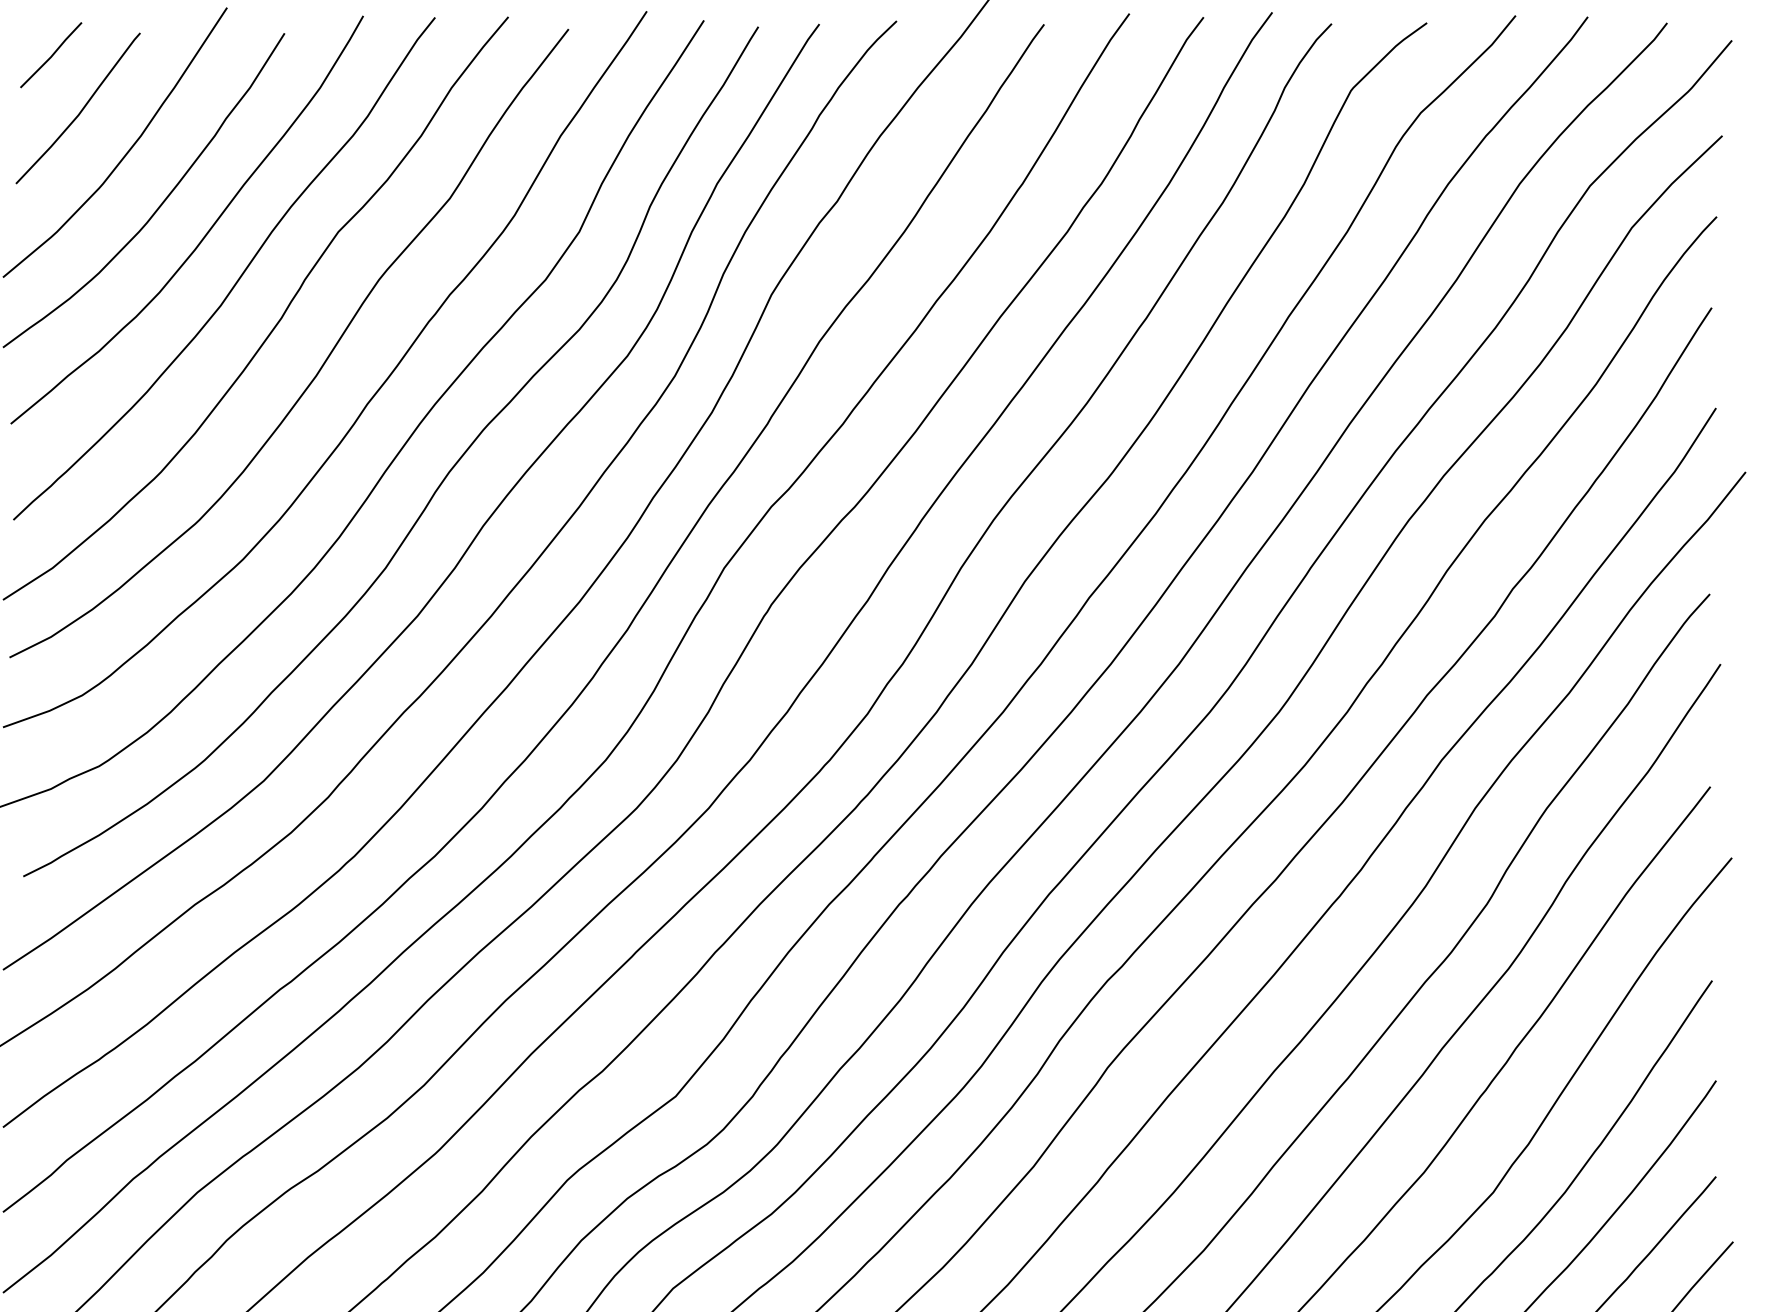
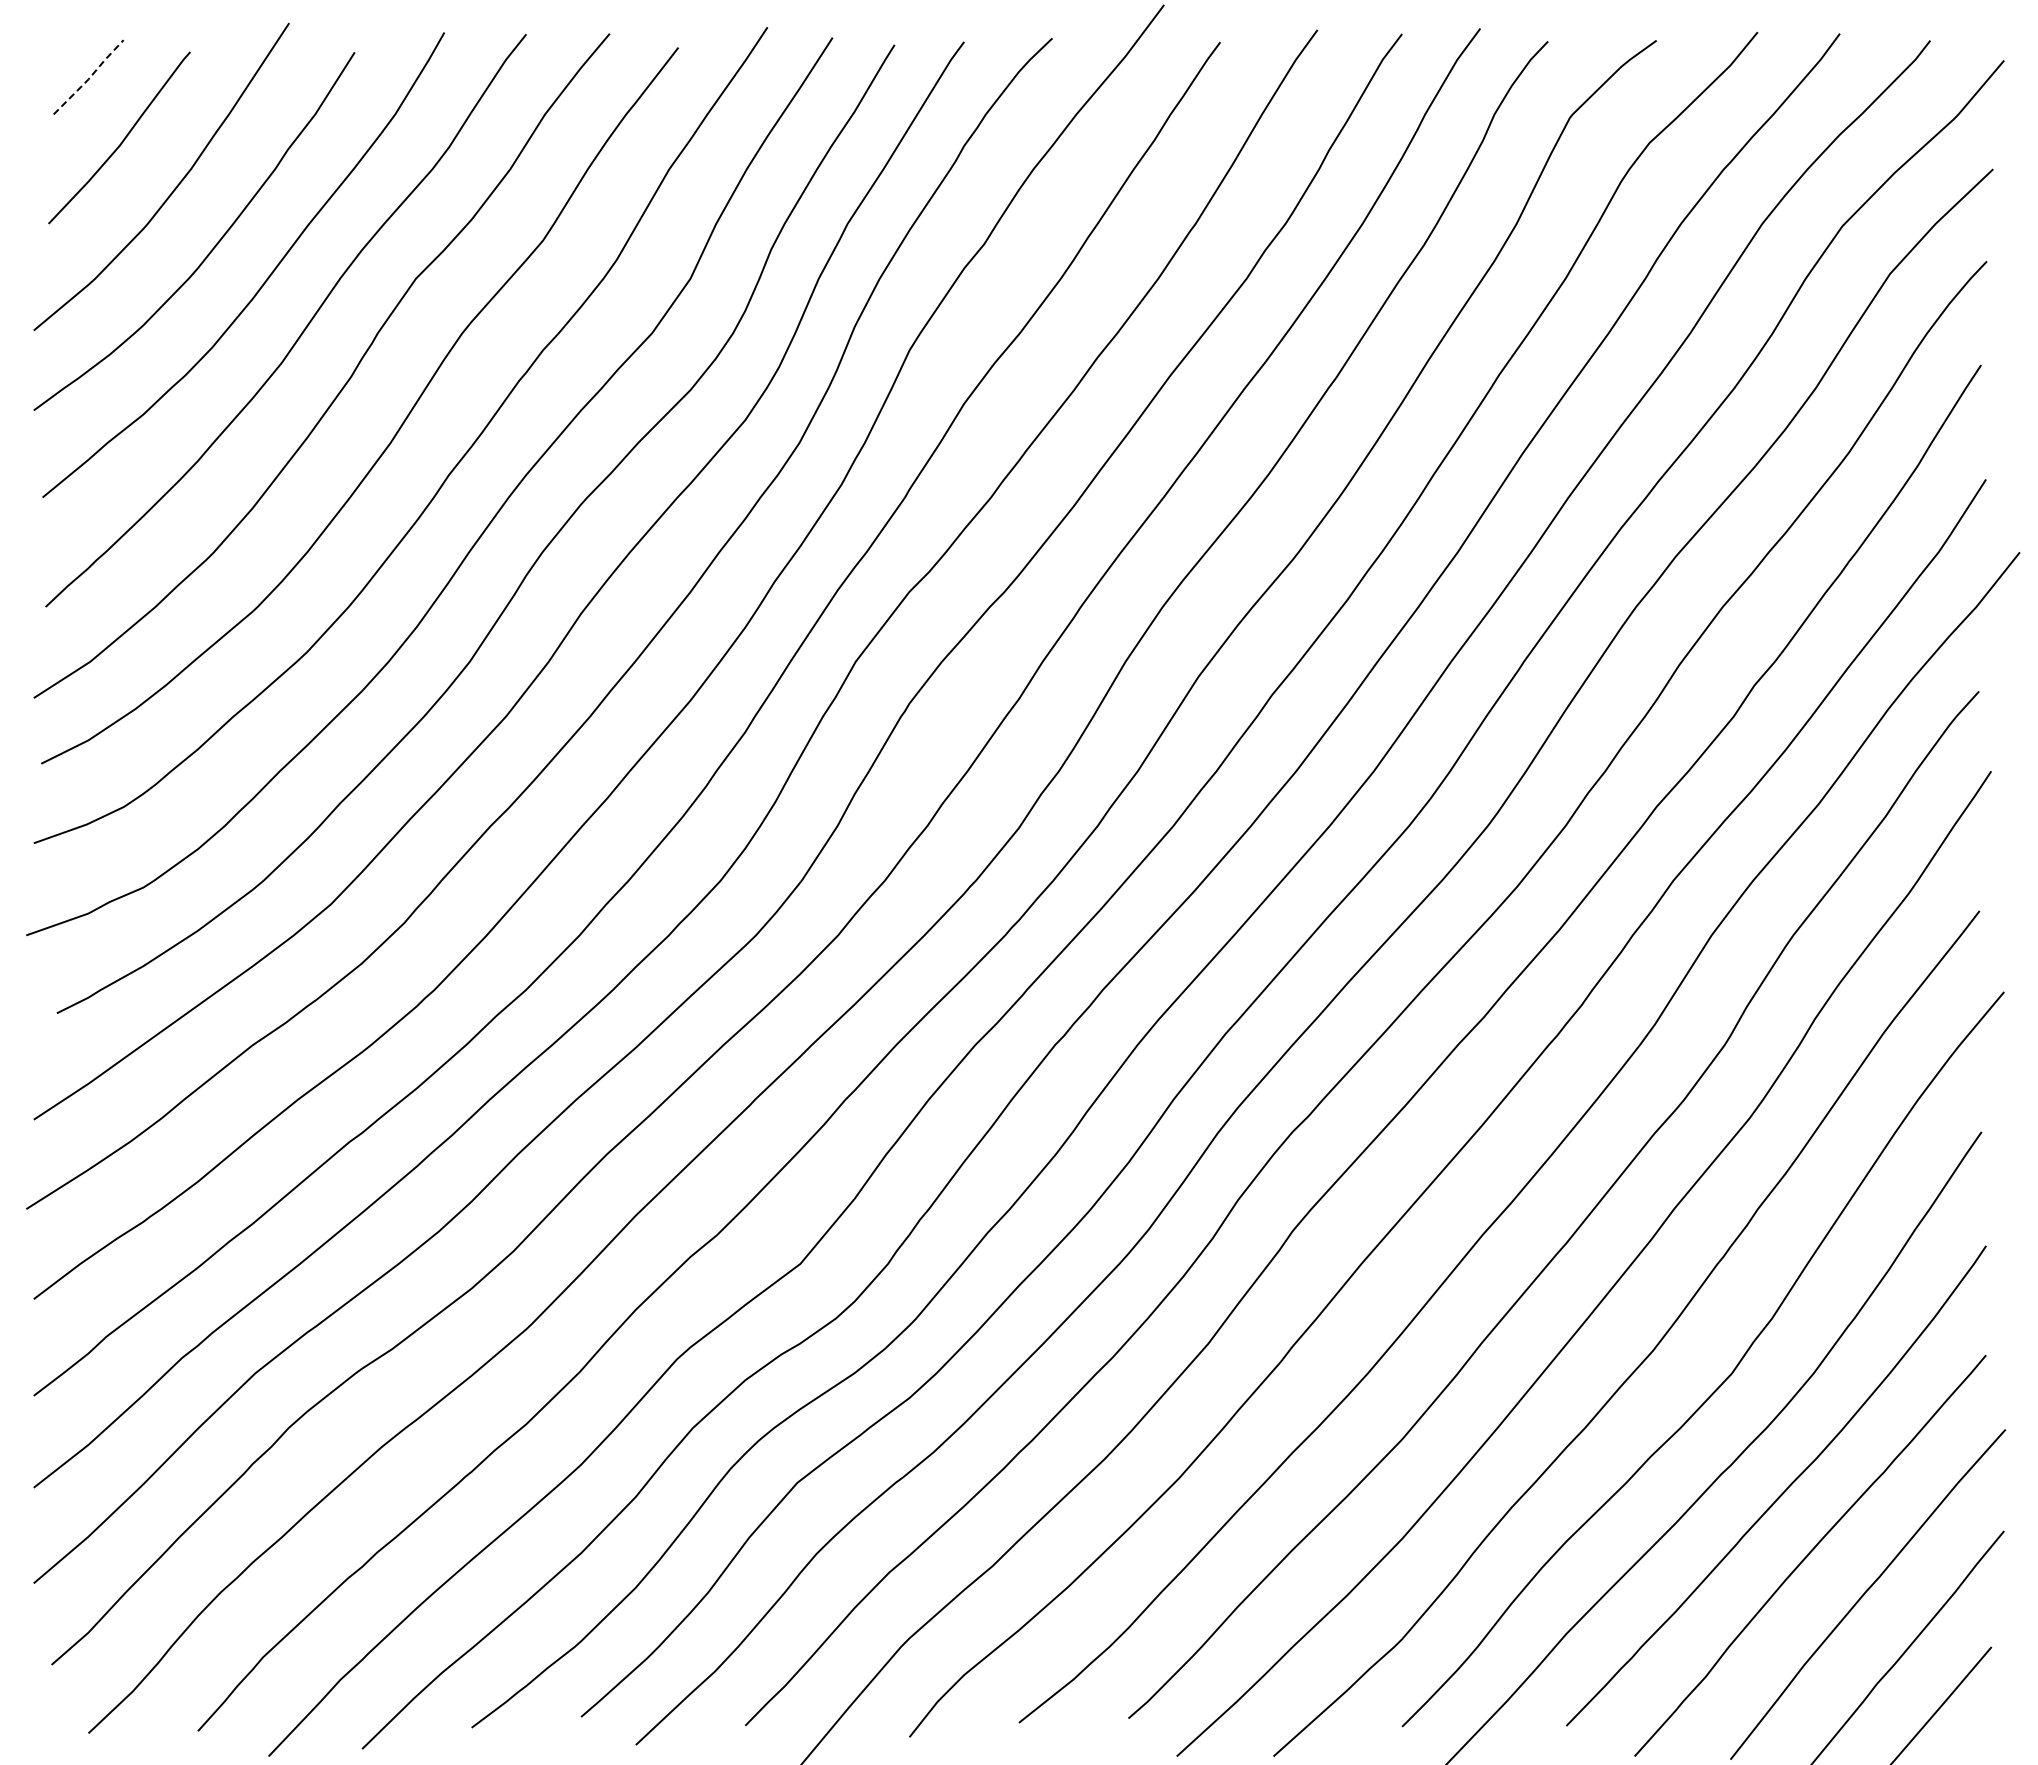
line: (51, 55) -> (89, 77), solid -> dashed

